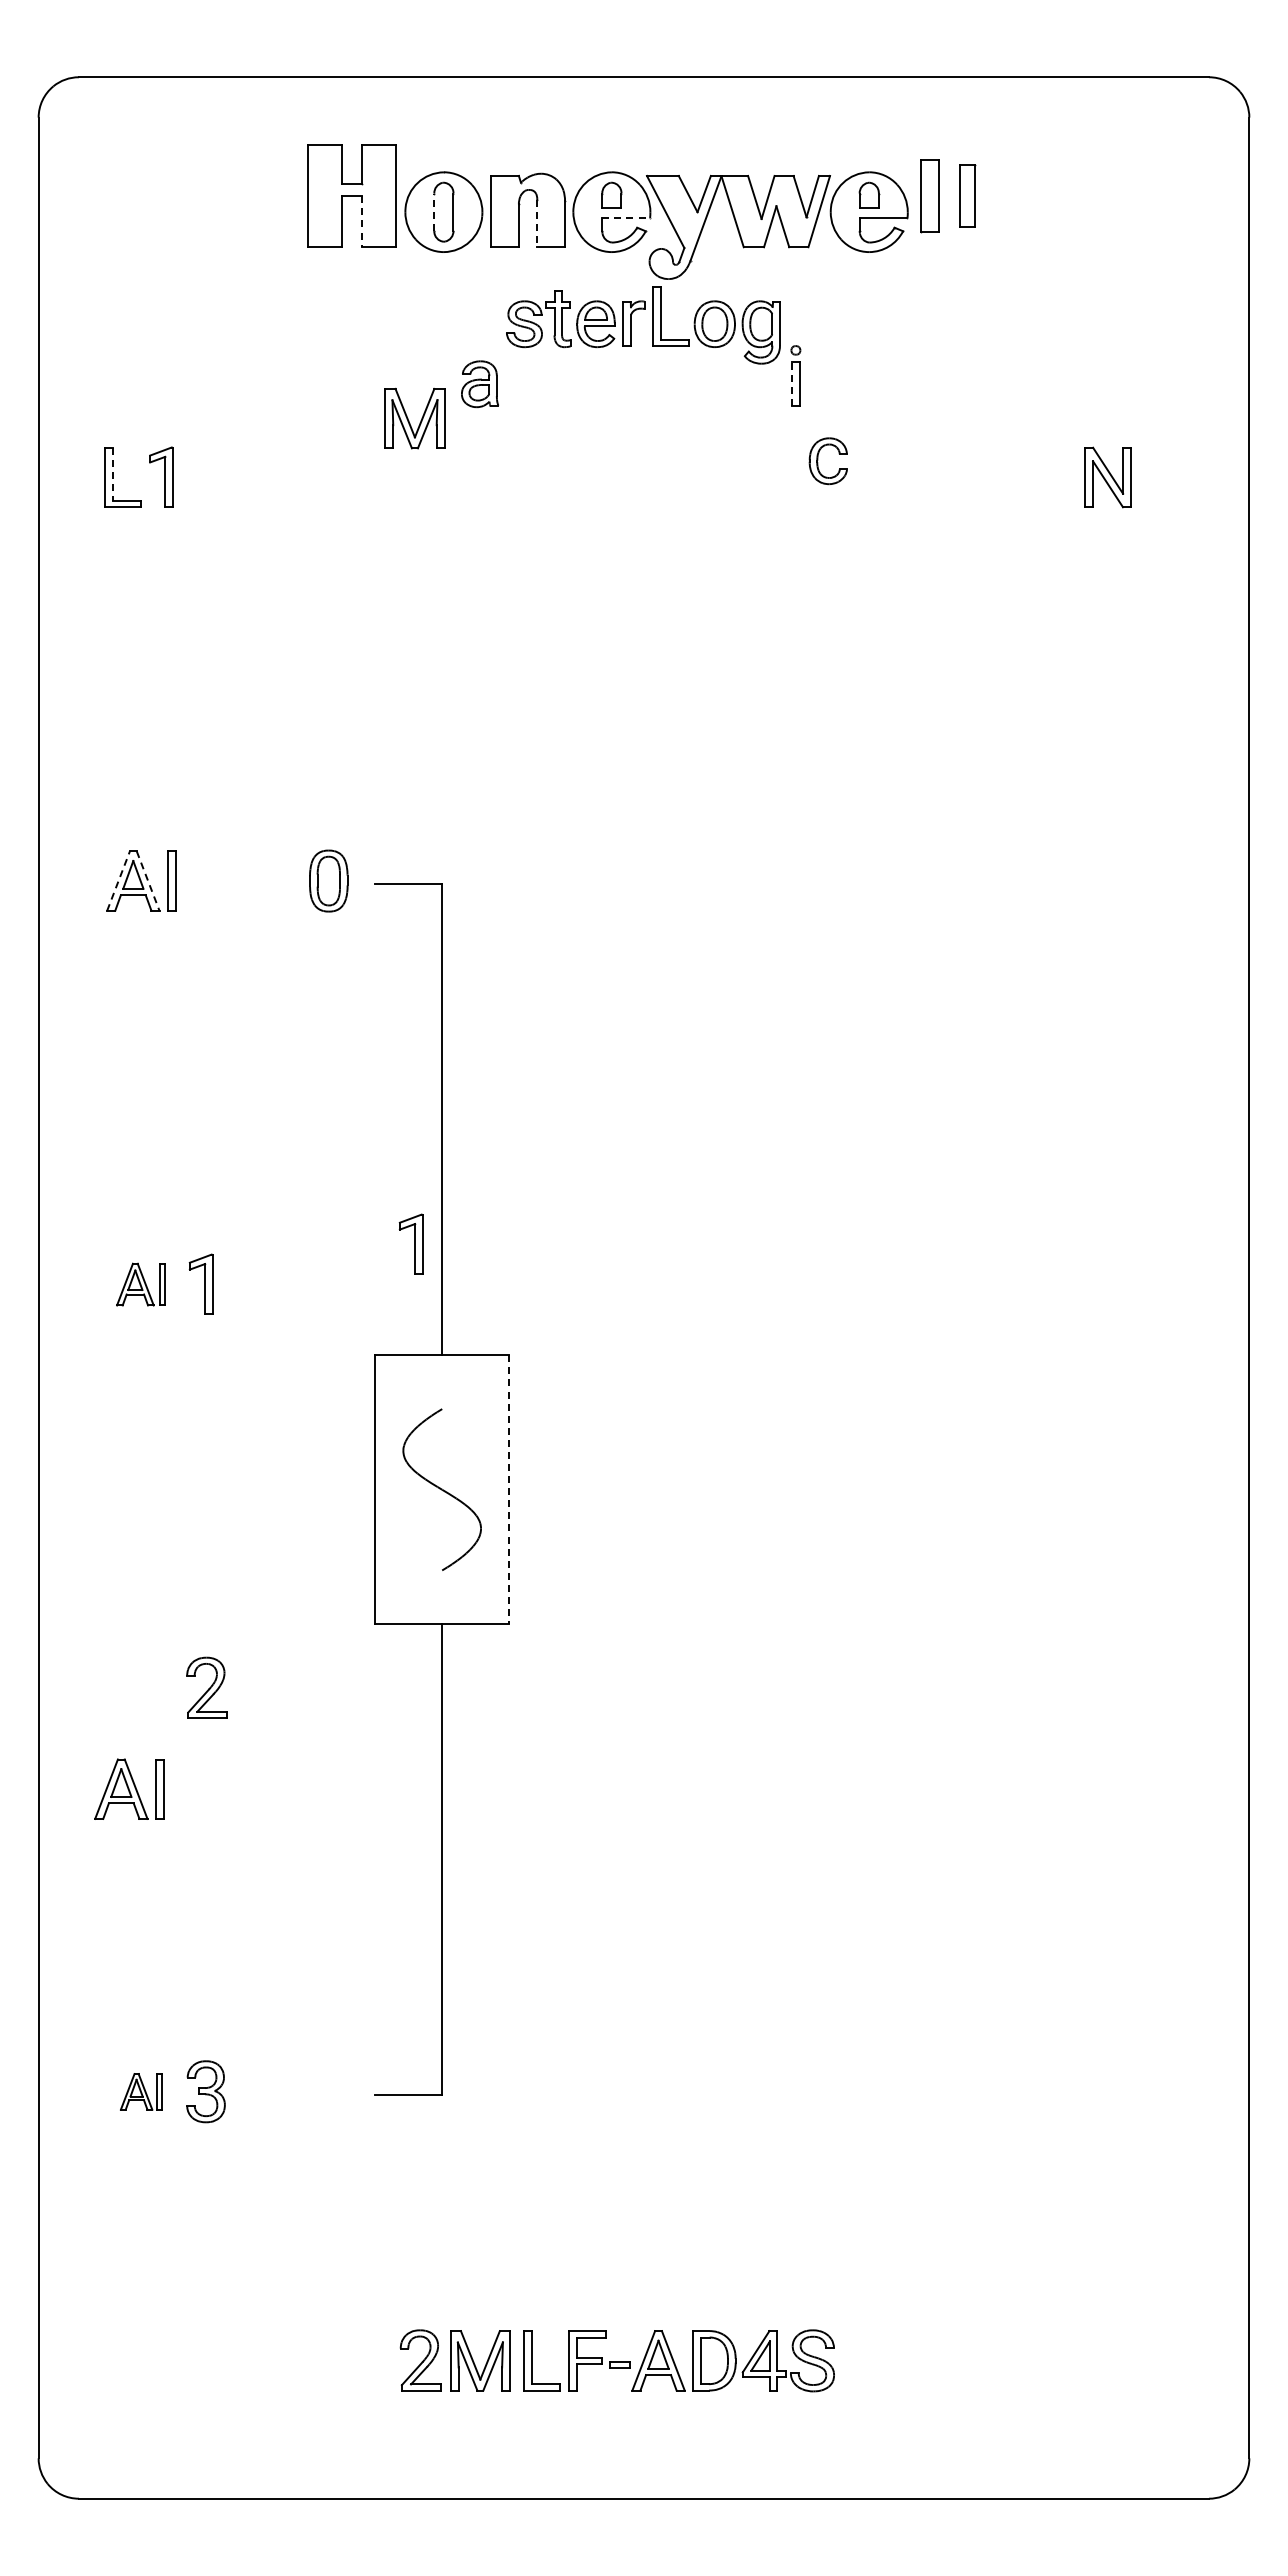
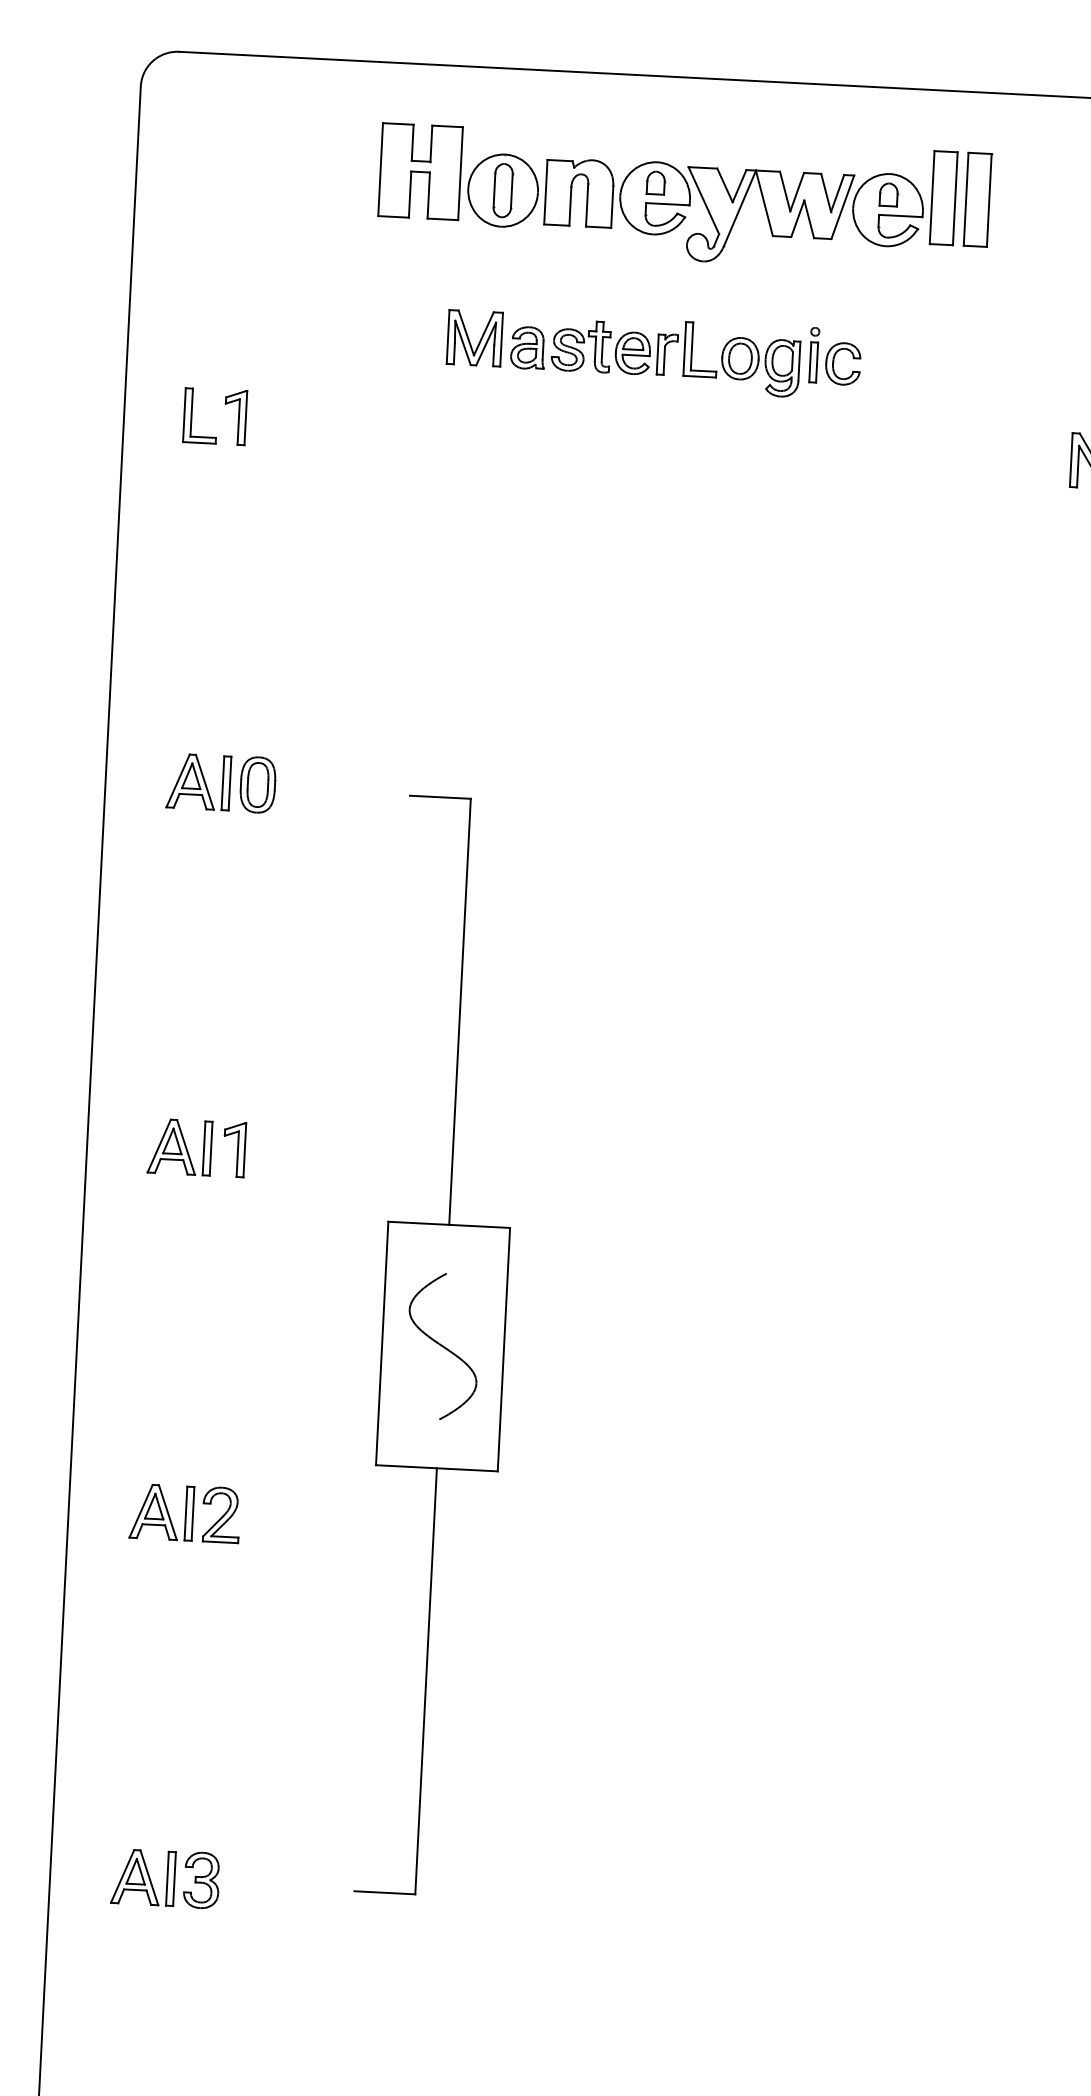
part: (967, 195) -> (977, 199), size x1.67
part: (929, 196) -> (943, 198), size x1.43
line: (434, 212) -> (494, 190), dashed -> solid
line: (626, 217) -> (668, 203), dashed -> solid
line: (362, 222) -> (429, 196), dashed -> solid
line: (537, 223) -> (587, 205), dashed -> solid
part: (652, 325) -> (683, 357), moved
line: (792, 383) -> (810, 361), dashed -> solid
part: (414, 418) -> (474, 338), moved
part: (818, 460) -> (834, 362), moved
line: (112, 474) -> (191, 412), dashed -> solid
part: (328, 880) -> (257, 784), moved
line: (118, 881) -> (178, 781), dashed -> solid
line: (148, 881) -> (205, 782), dashed -> solid
part: (410, 1243) -> (425, 1122), removed
part: (140, 1284) -> (179, 1146), size x1.43
line: (509, 1489) -> (503, 1349), dashed -> solid
part: (129, 1788) -> (161, 1511), moved
part: (141, 2091) -> (143, 1877), size x1.67

